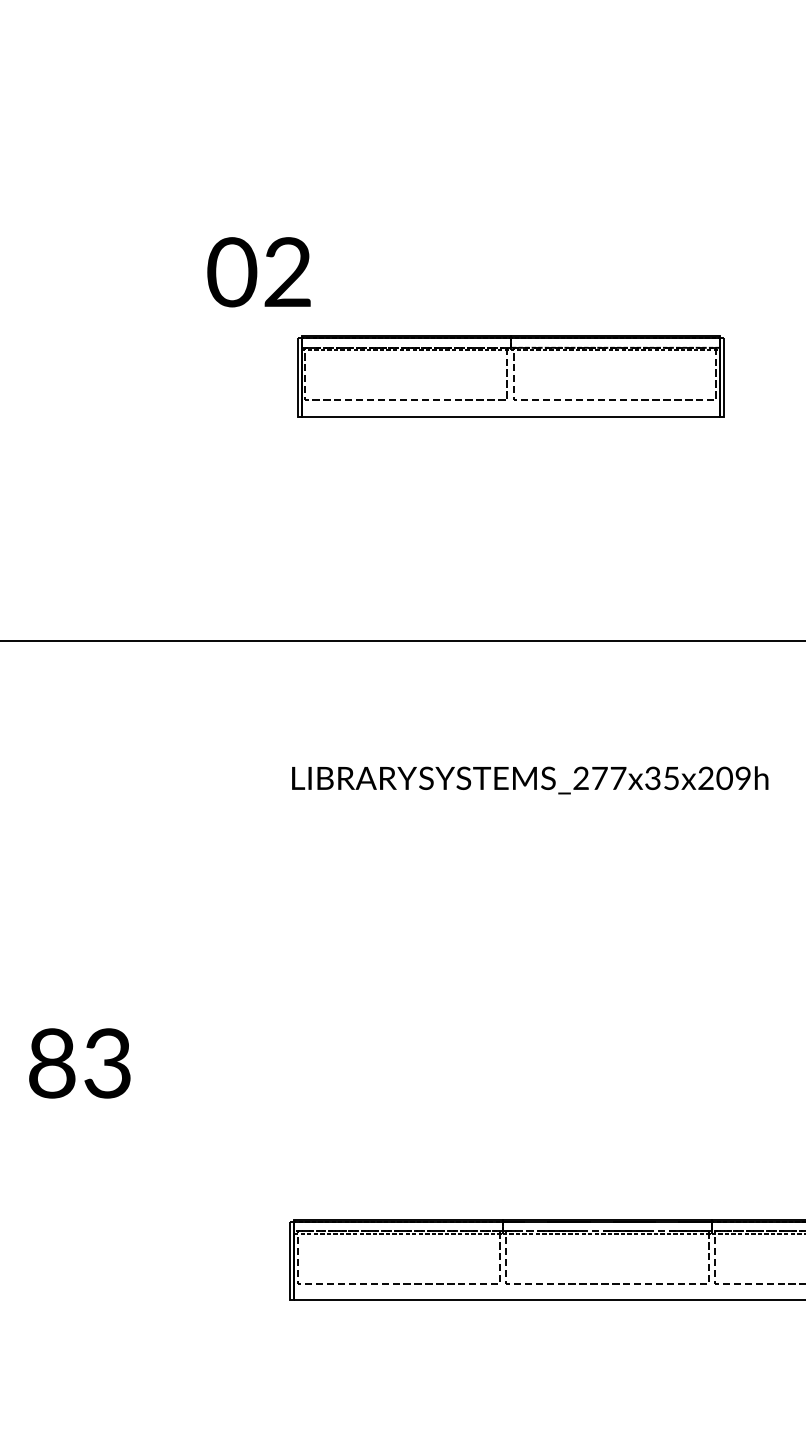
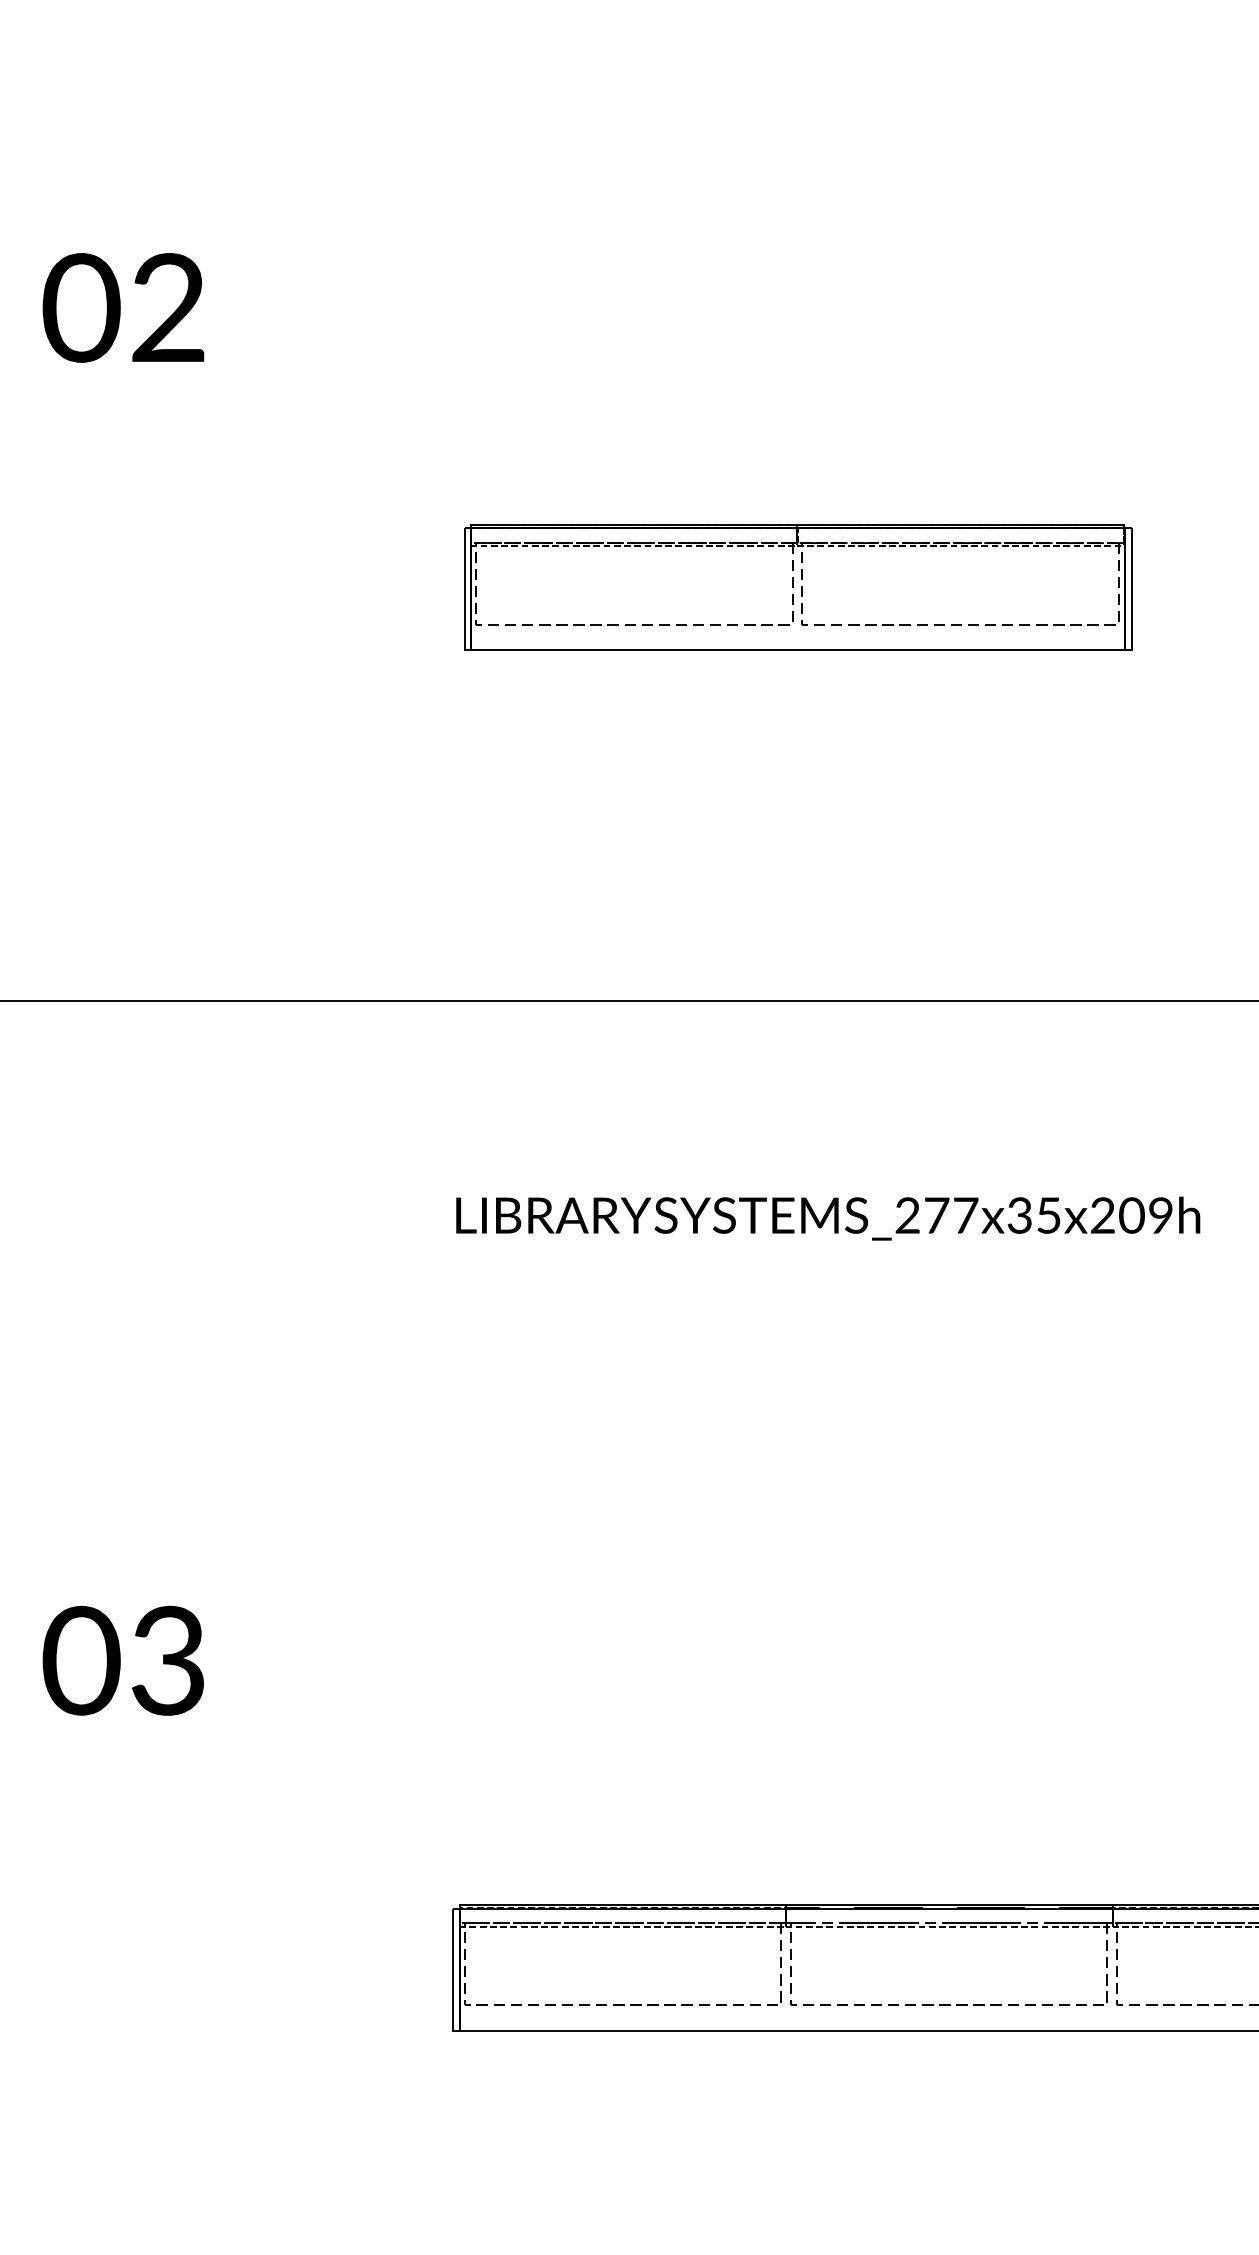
text: (258, 272) -> (122, 308), moved
text: (52, 1063) -> (82, 1660), 83 -> 03

